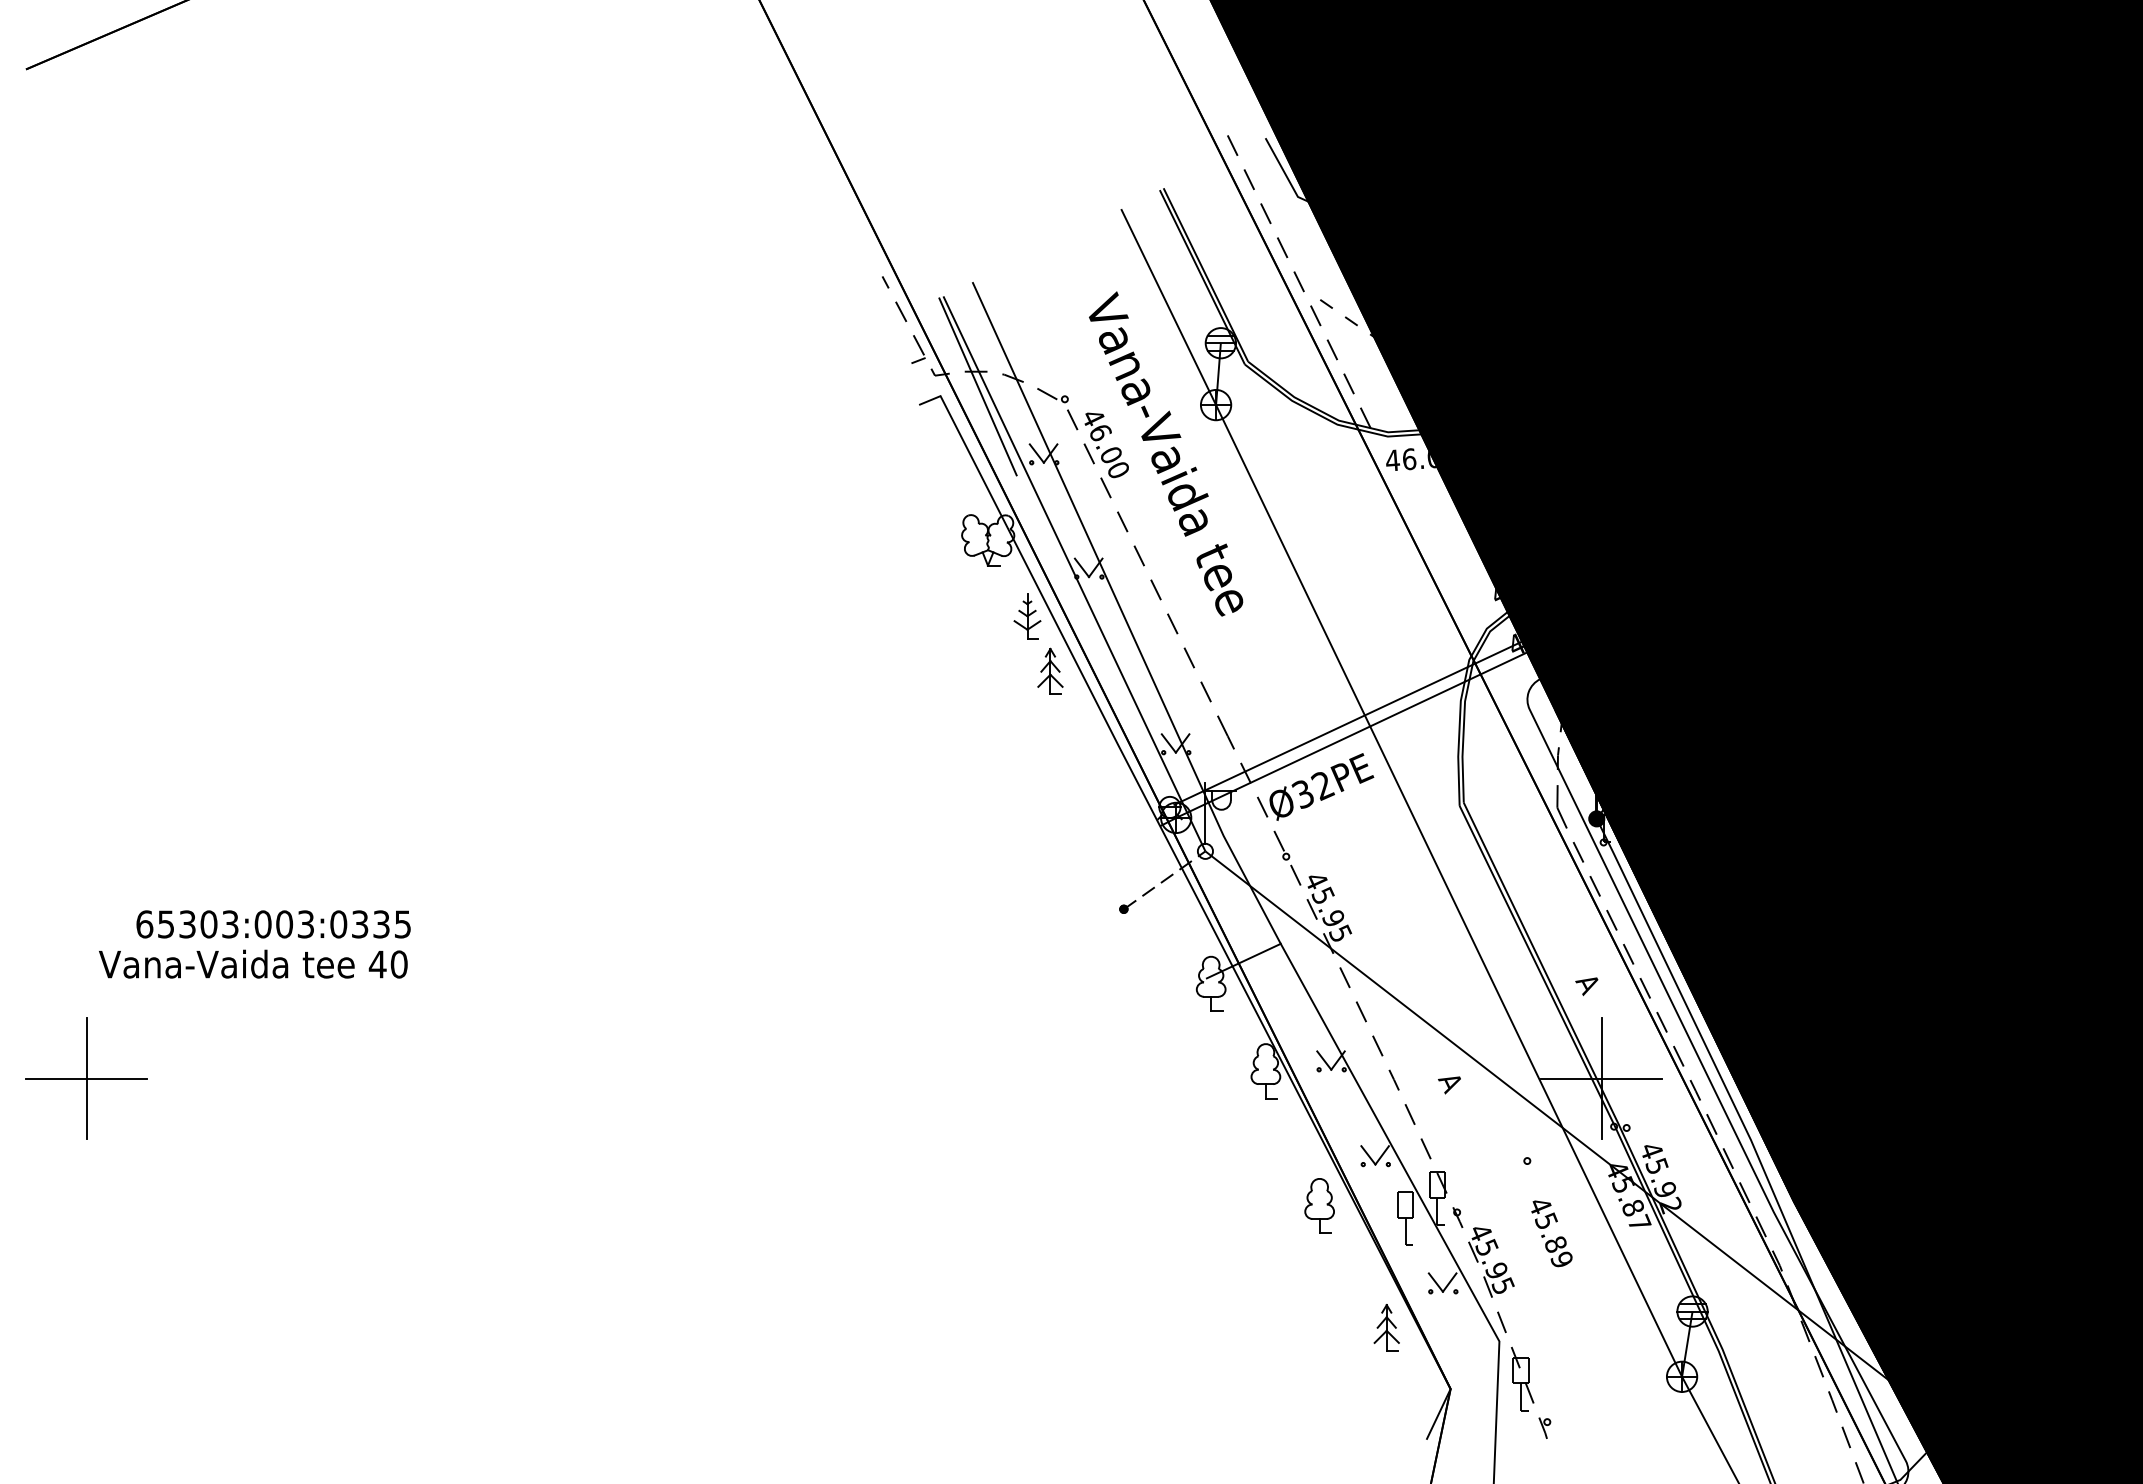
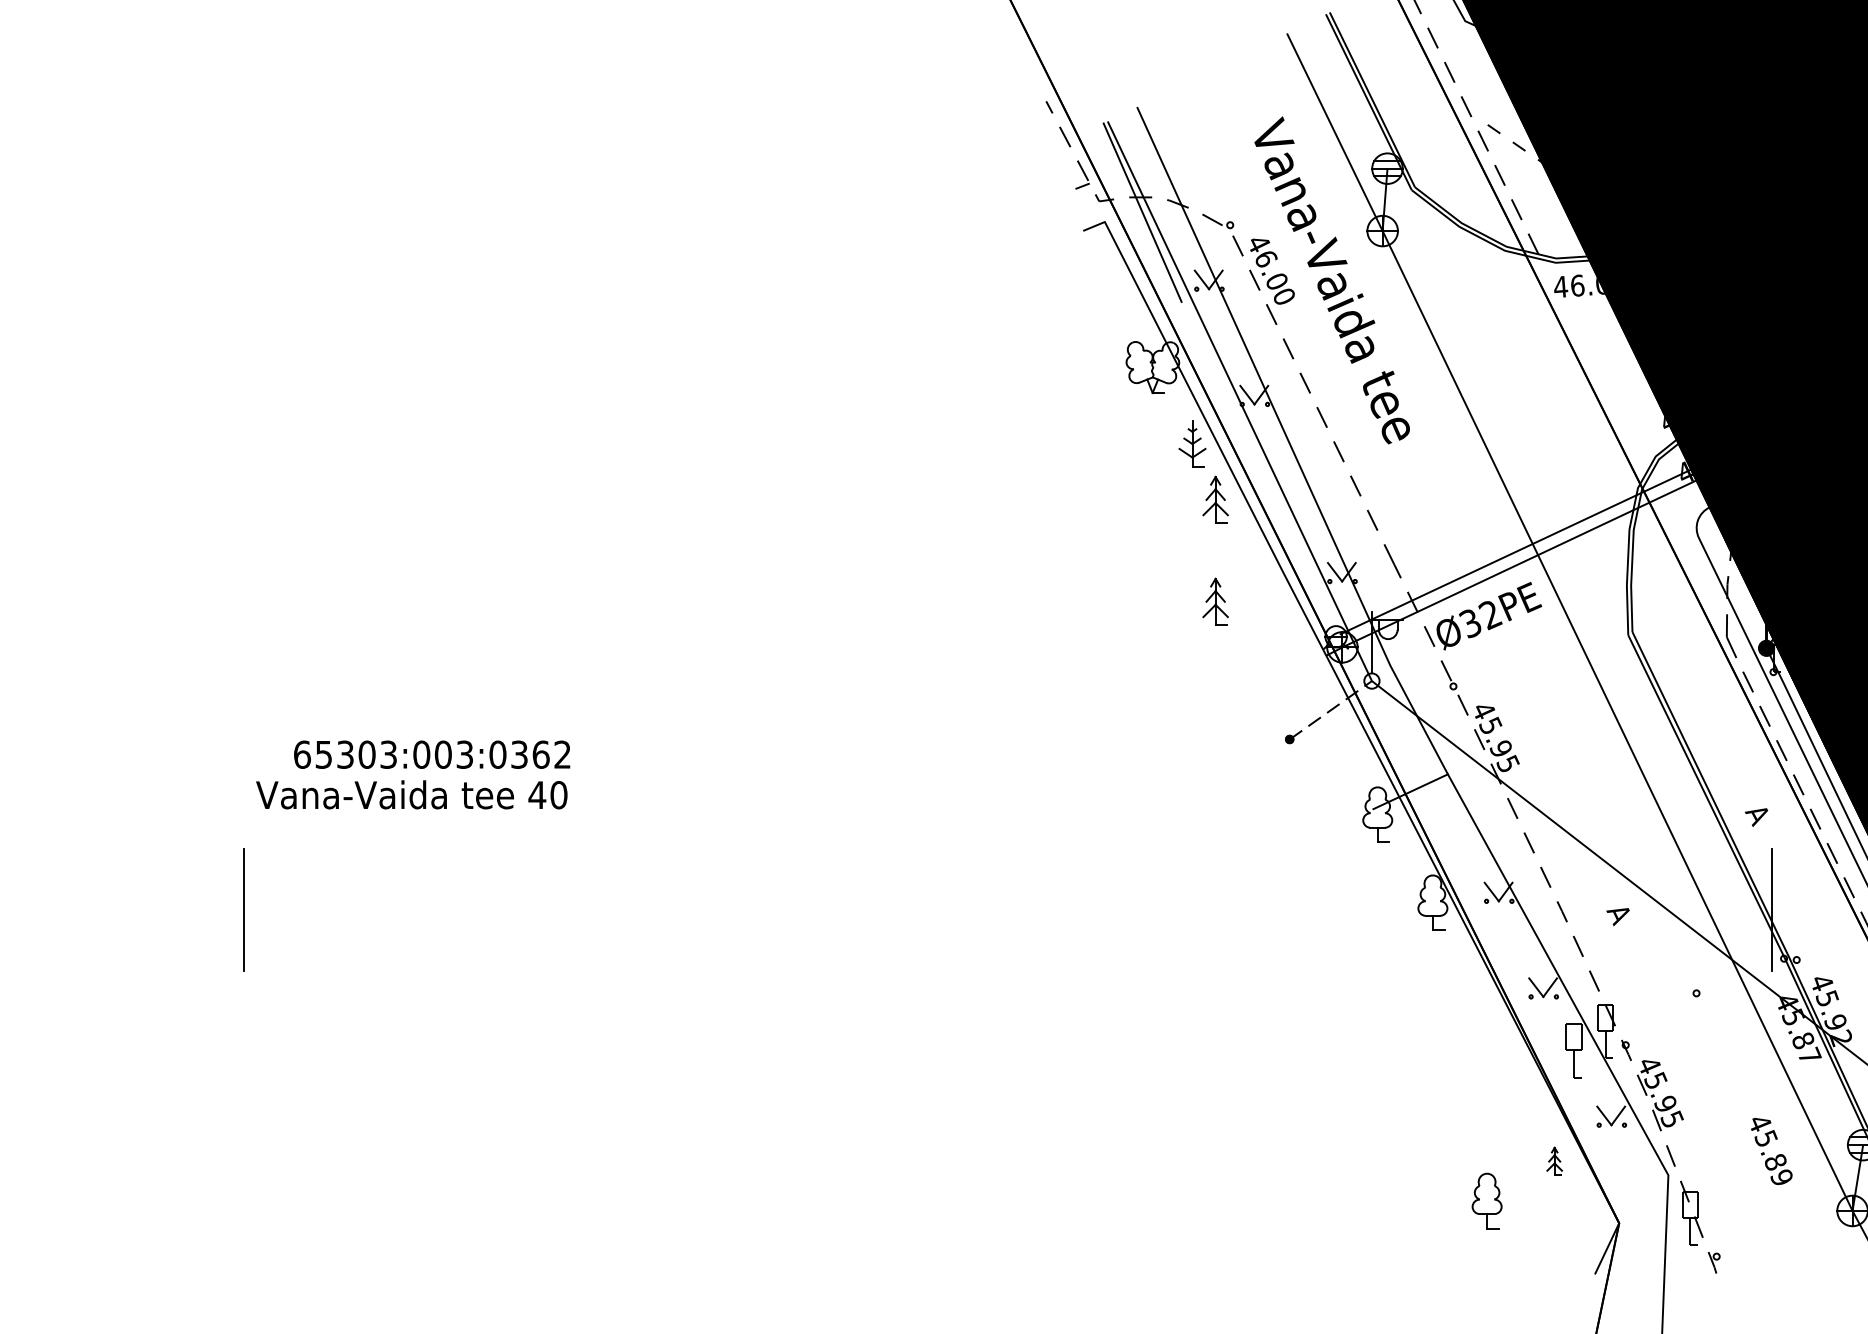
part: (1050, 771) -> (1215, 600), added
text: (391, 924) -> (551, 754), 65303:003:0335 -> 65303:003:0362
line: (86, 1078) -> (243, 910), removed
line: (1601, 1078) -> (1771, 910), removed
part: (1319, 1205) -> (1486, 1200), moved
text: (1551, 1233) -> (1771, 1151), moved
part: (1386, 1327) -> (1554, 1161), size x0.6

